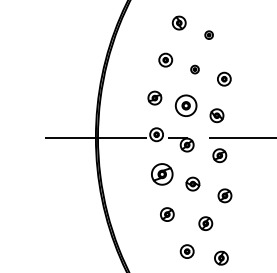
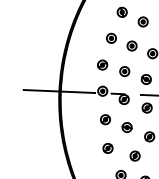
part: (208, 34) -> (142, 21), size x1.67
part: (194, 69) -> (131, 45), size x1.67
part: (186, 105) -> (124, 71), size x0.62
part: (161, 174) -> (105, 119), size x0.62

